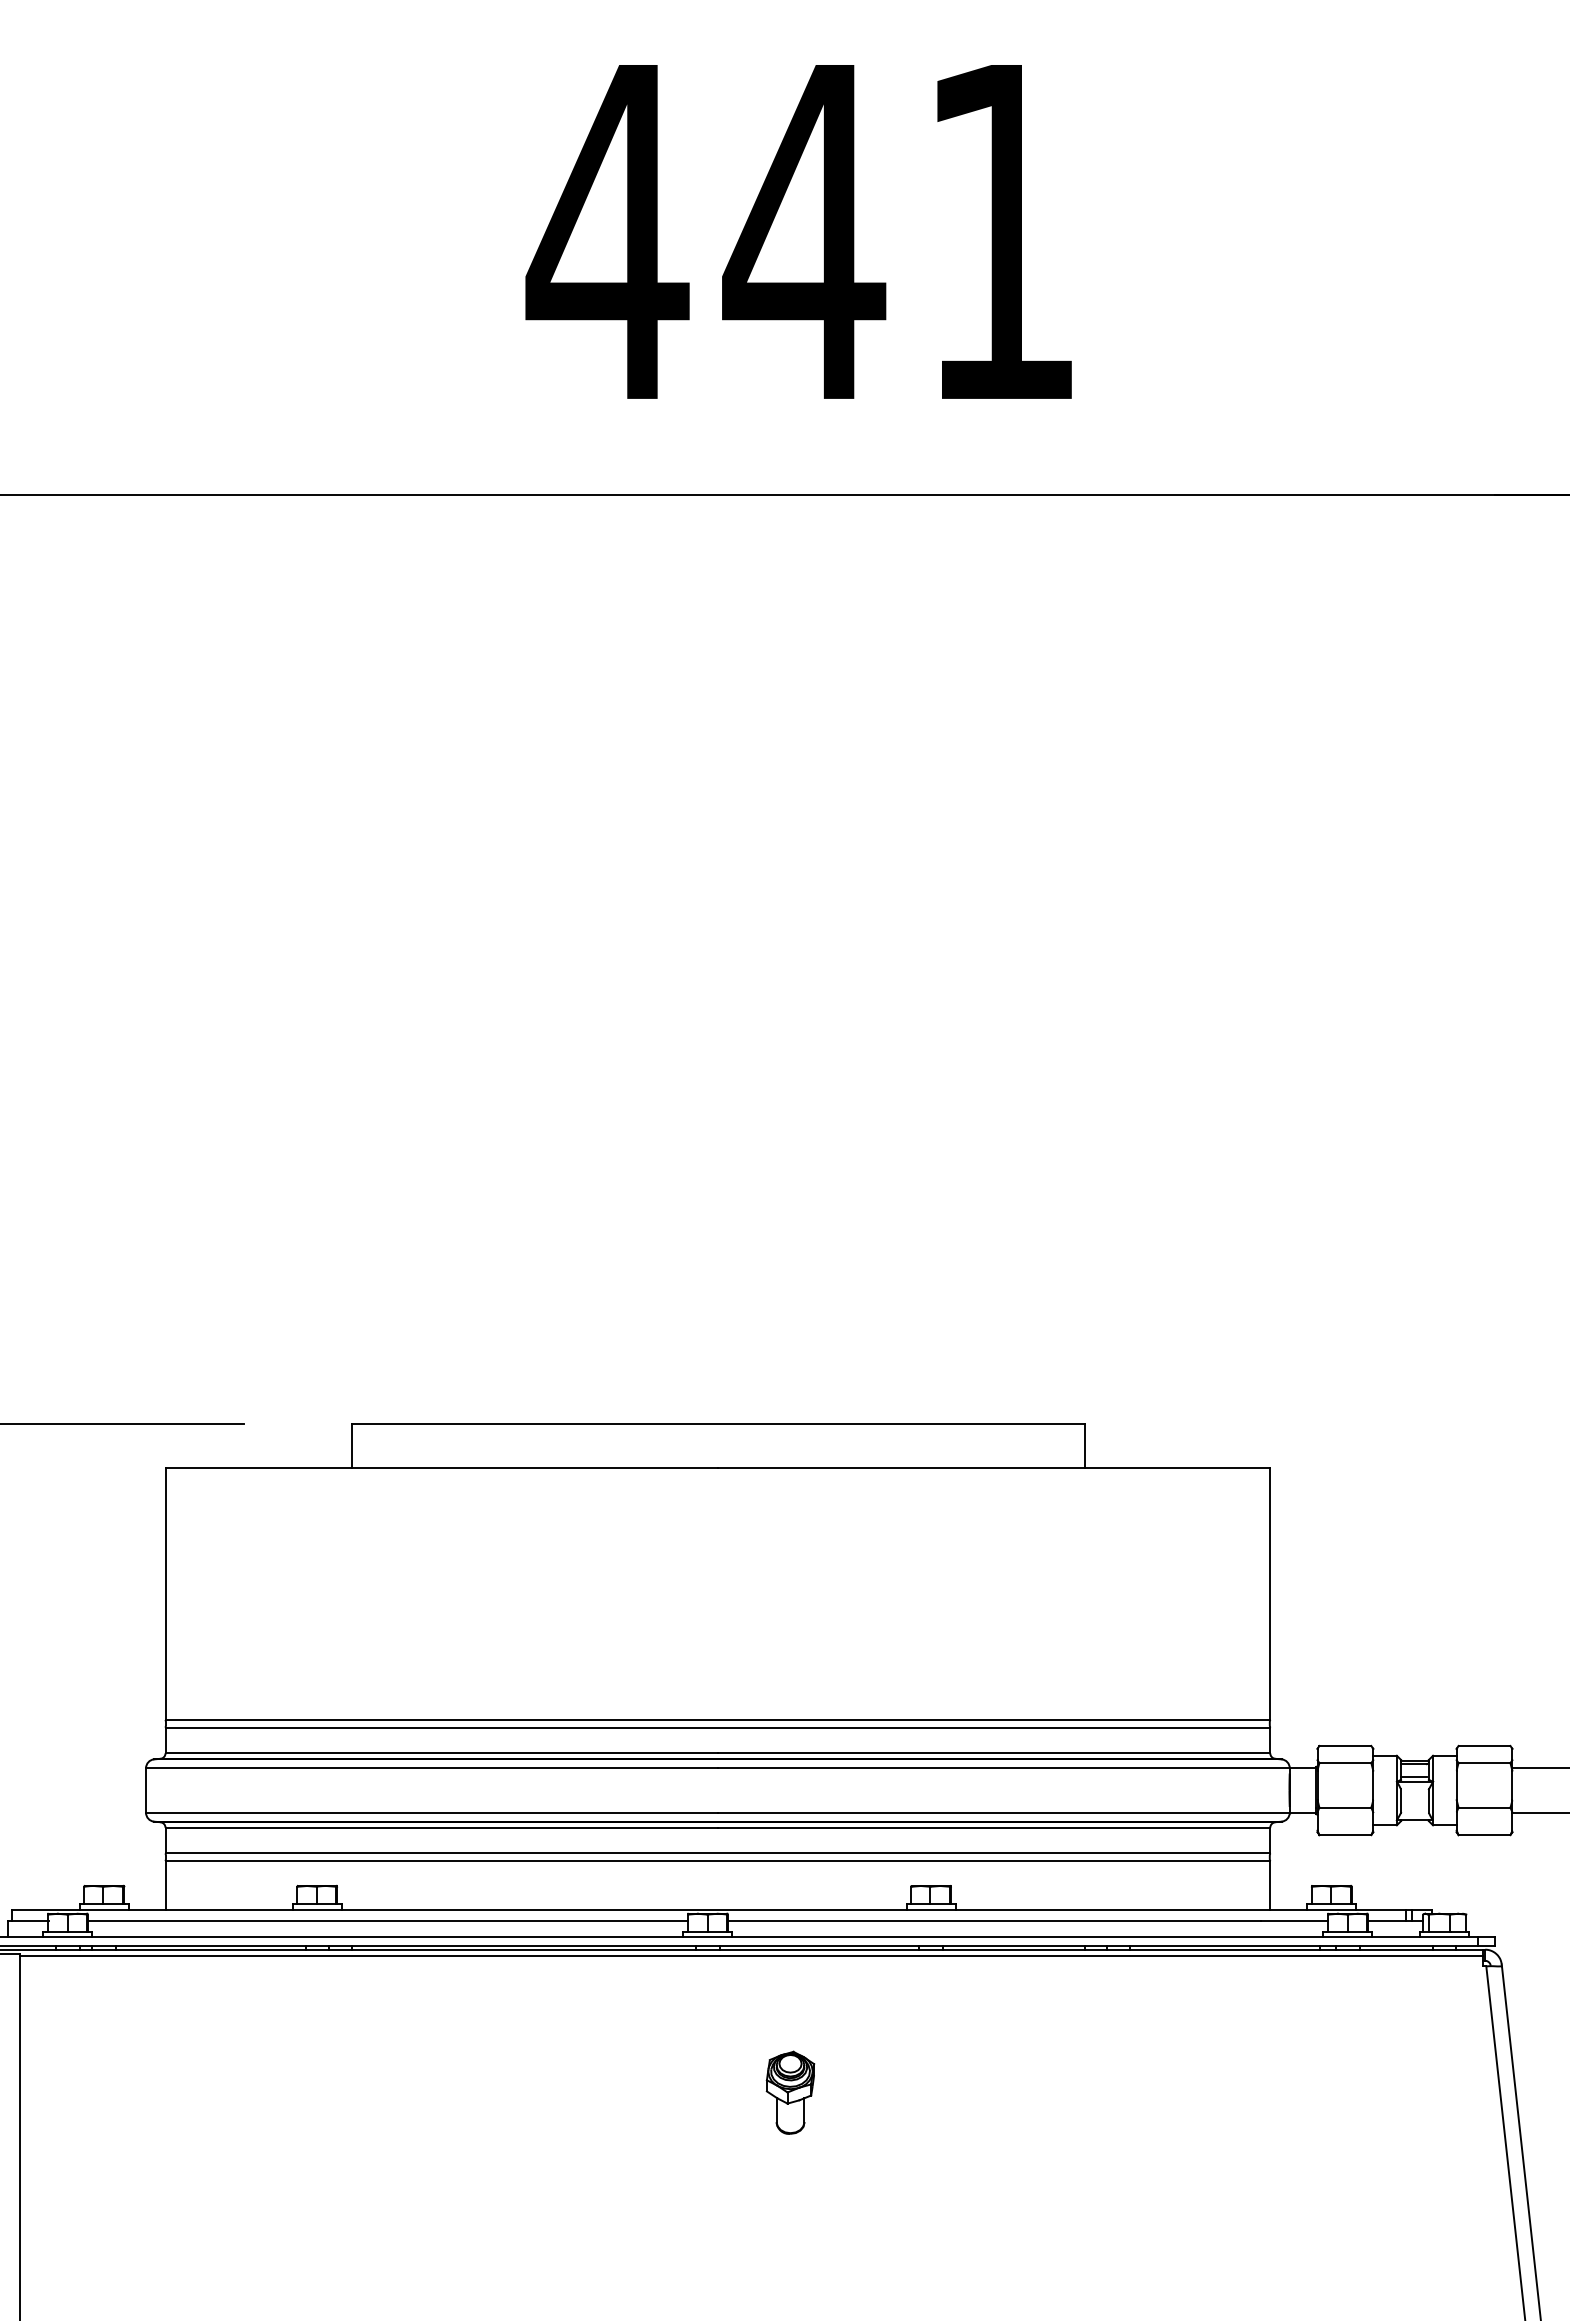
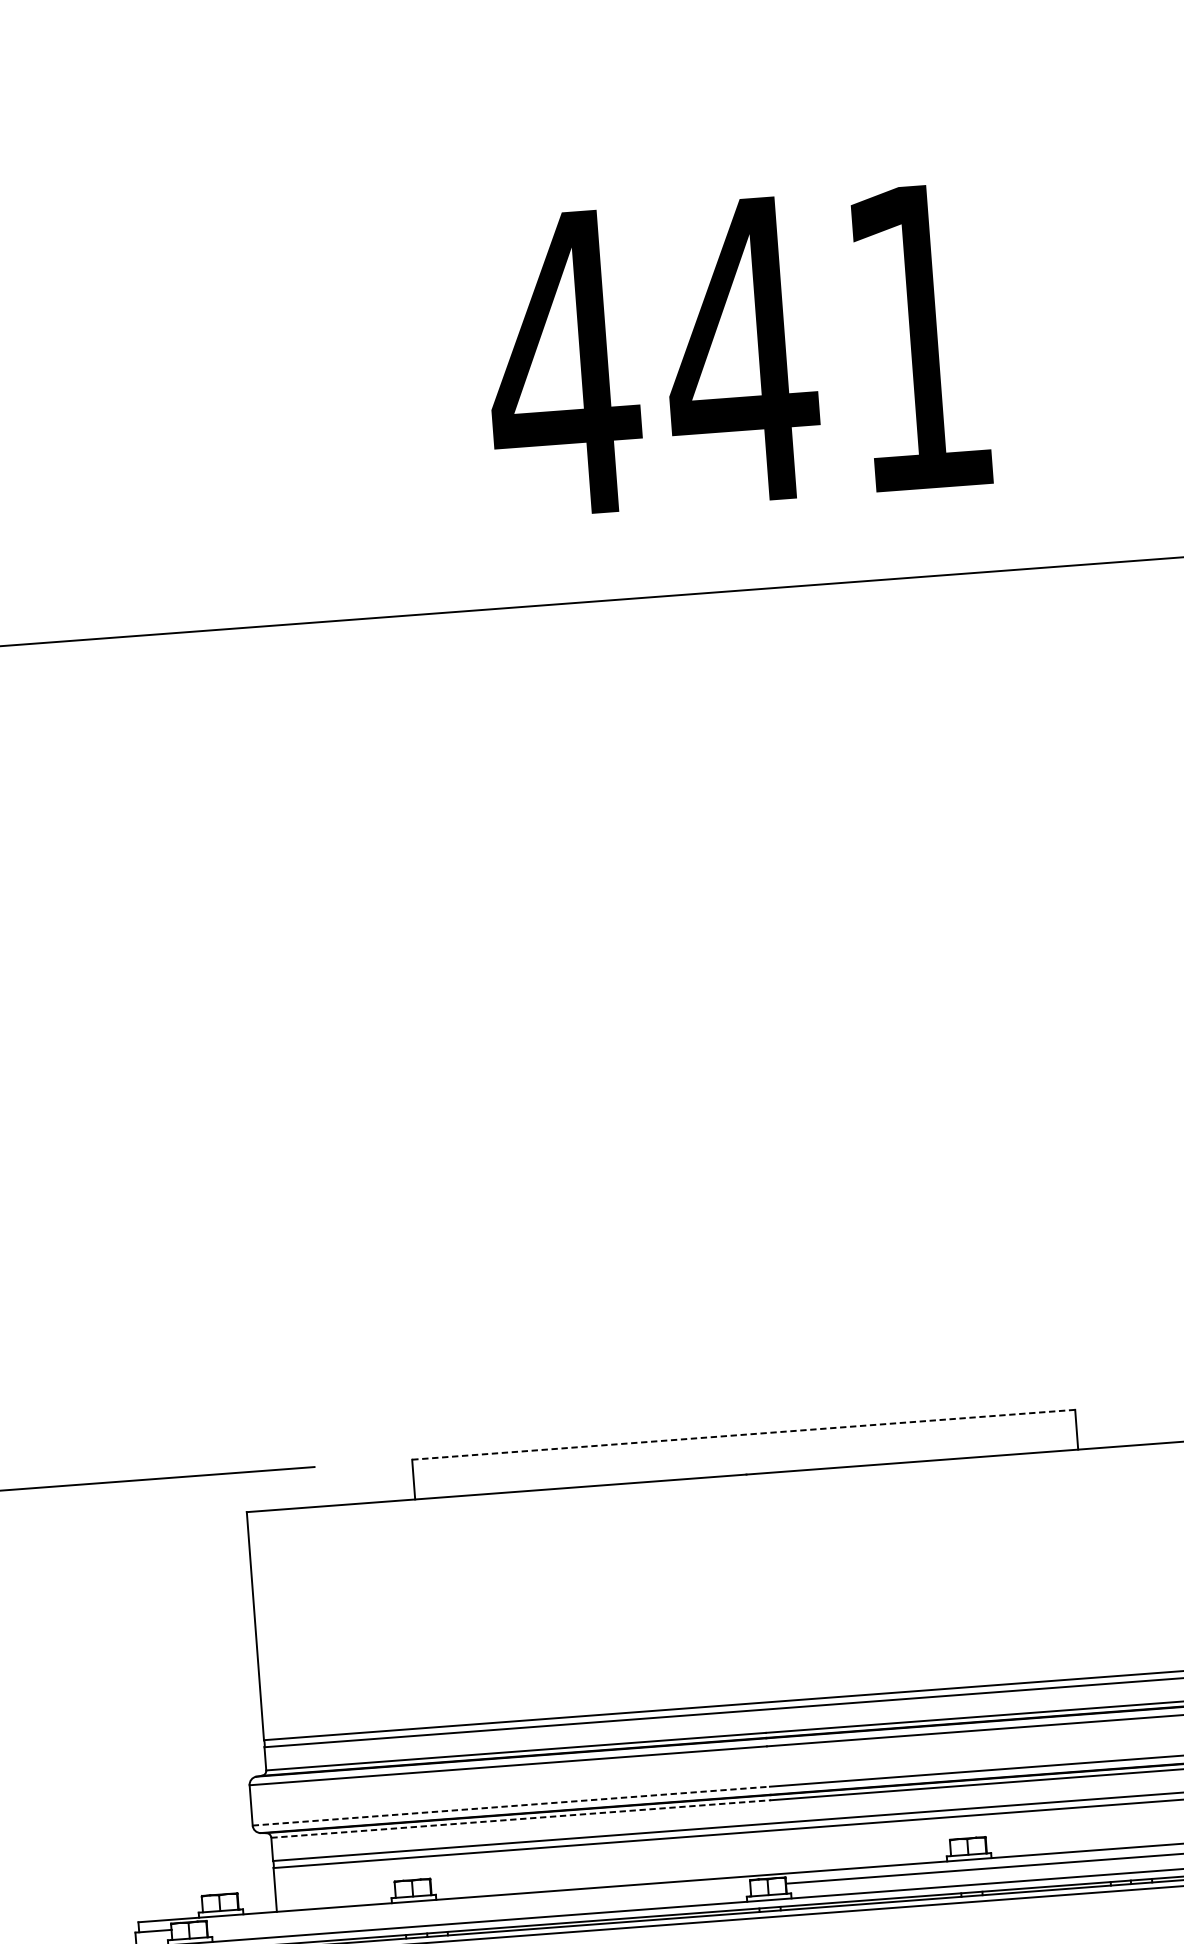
line: (718, 1423) -> (744, 1434), solid -> dashed
line: (431, 1812) -> (510, 1805), solid -> dashed
line: (442, 1827) -> (521, 1818), solid -> dashed
line: (387, 1920) -> (478, 1906), removed

